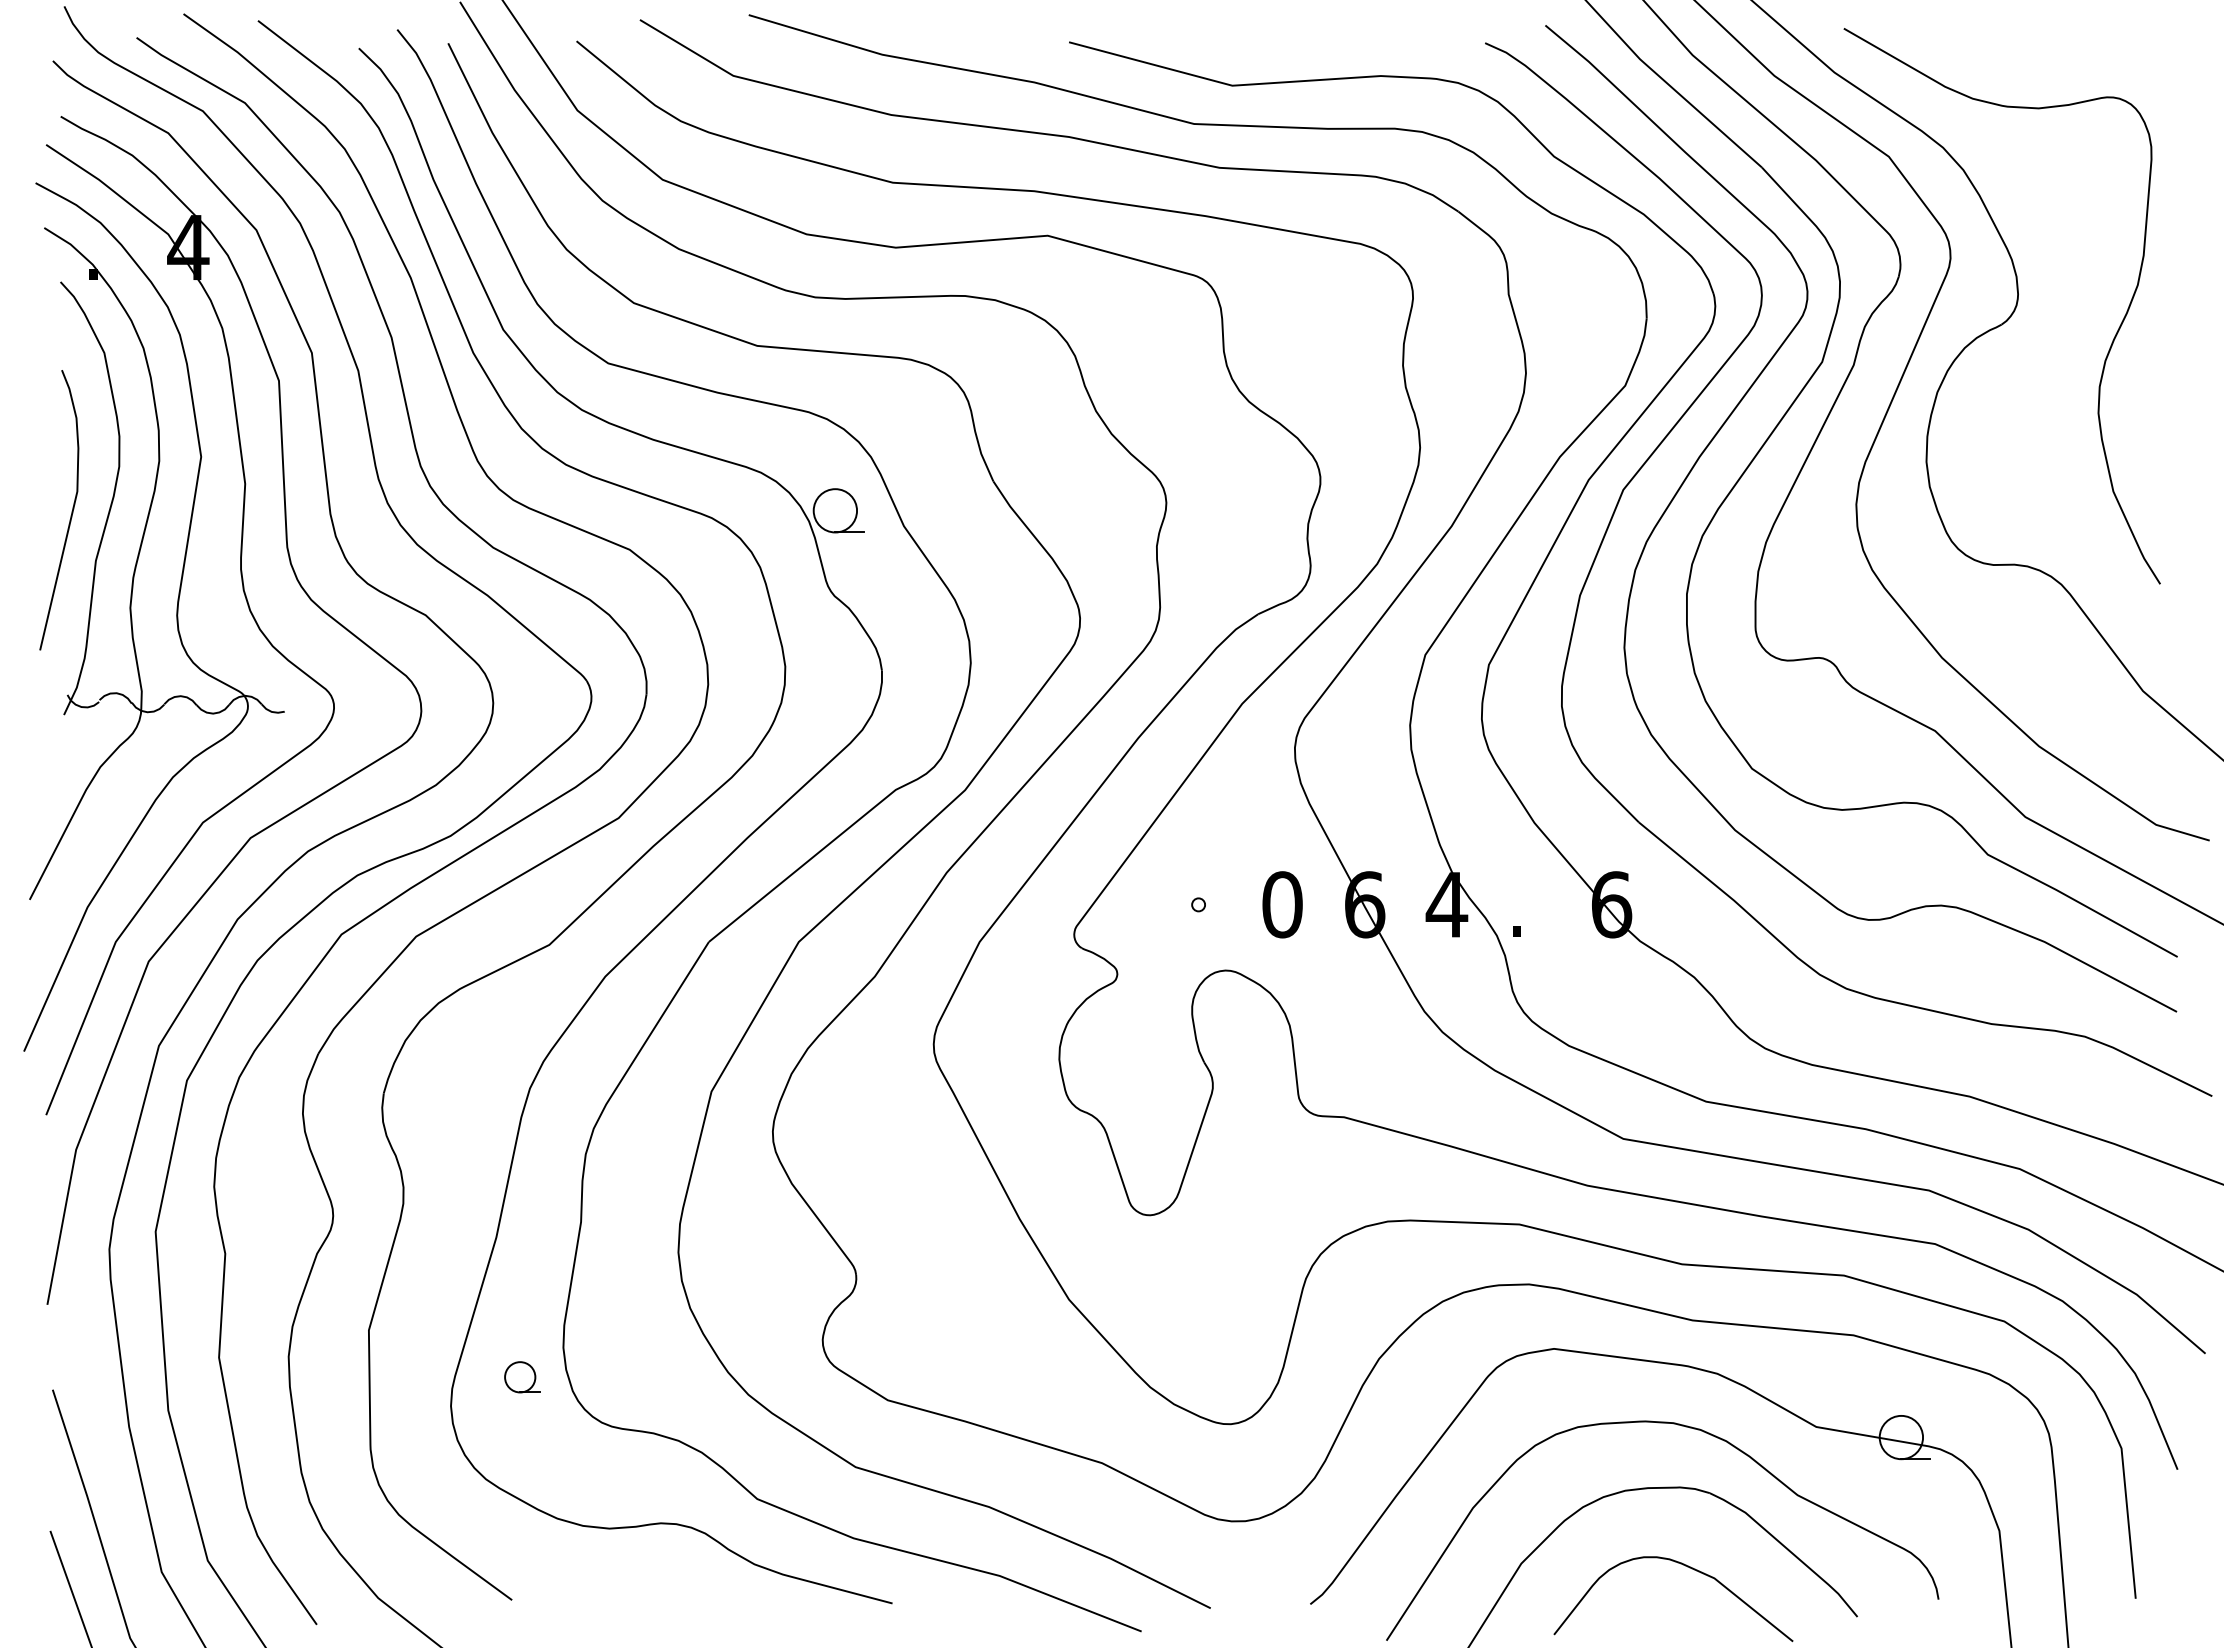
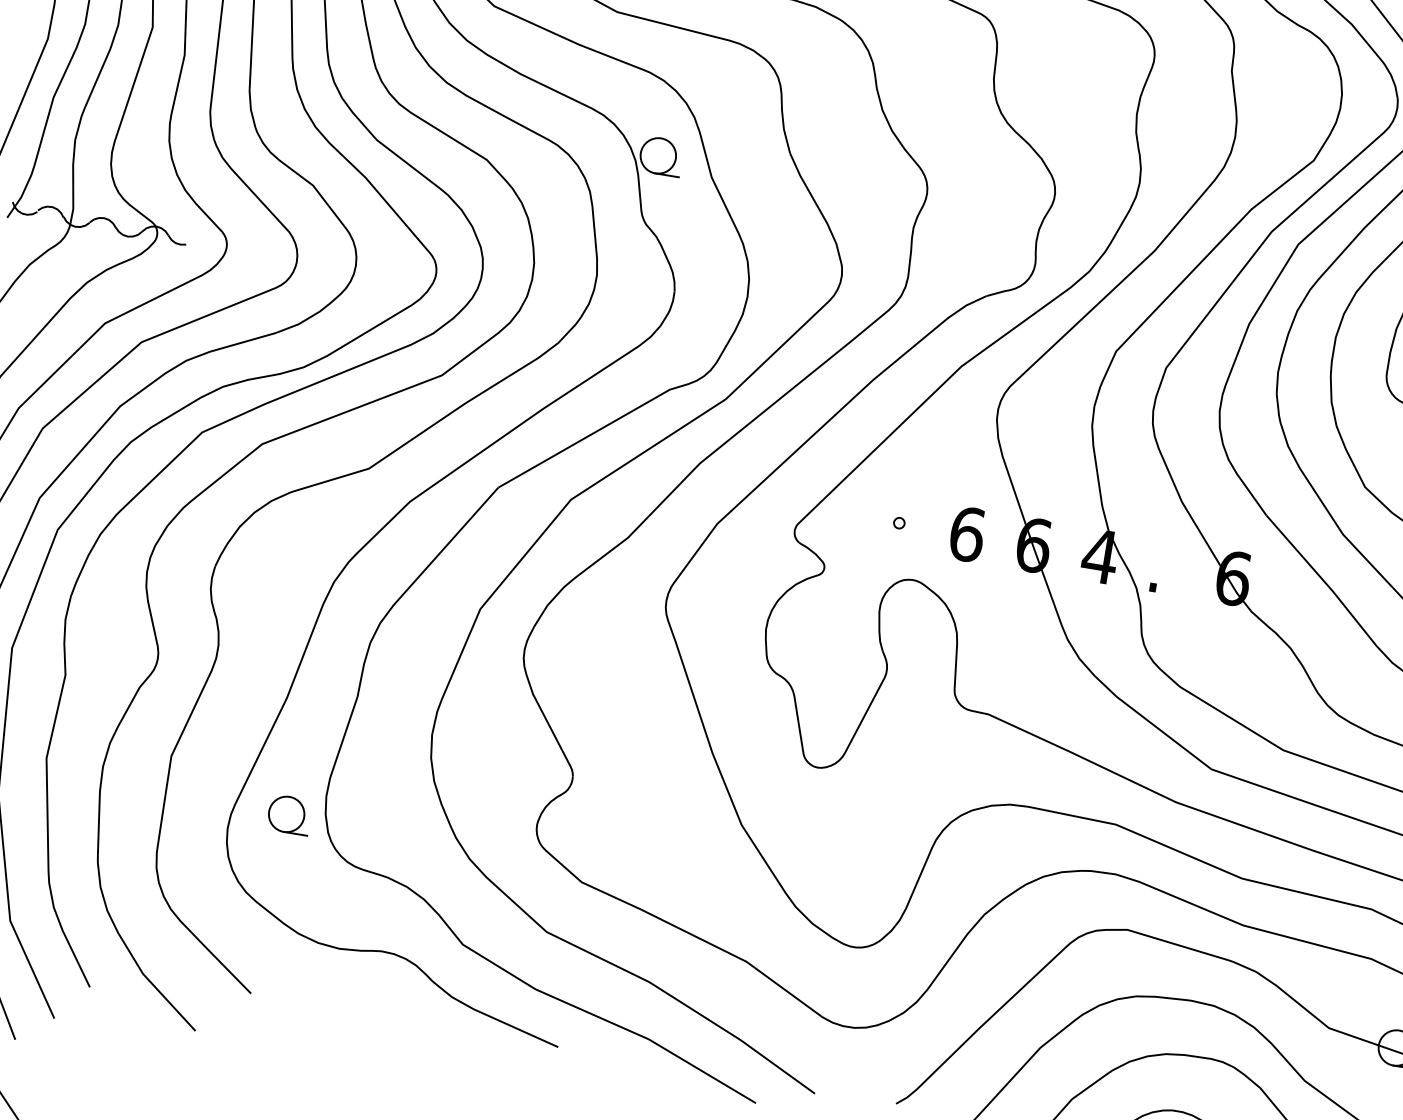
text: (1282, 904) -> (967, 534), 0 -> 6
part: (522, 1376) -> (289, 814), size x1.43

